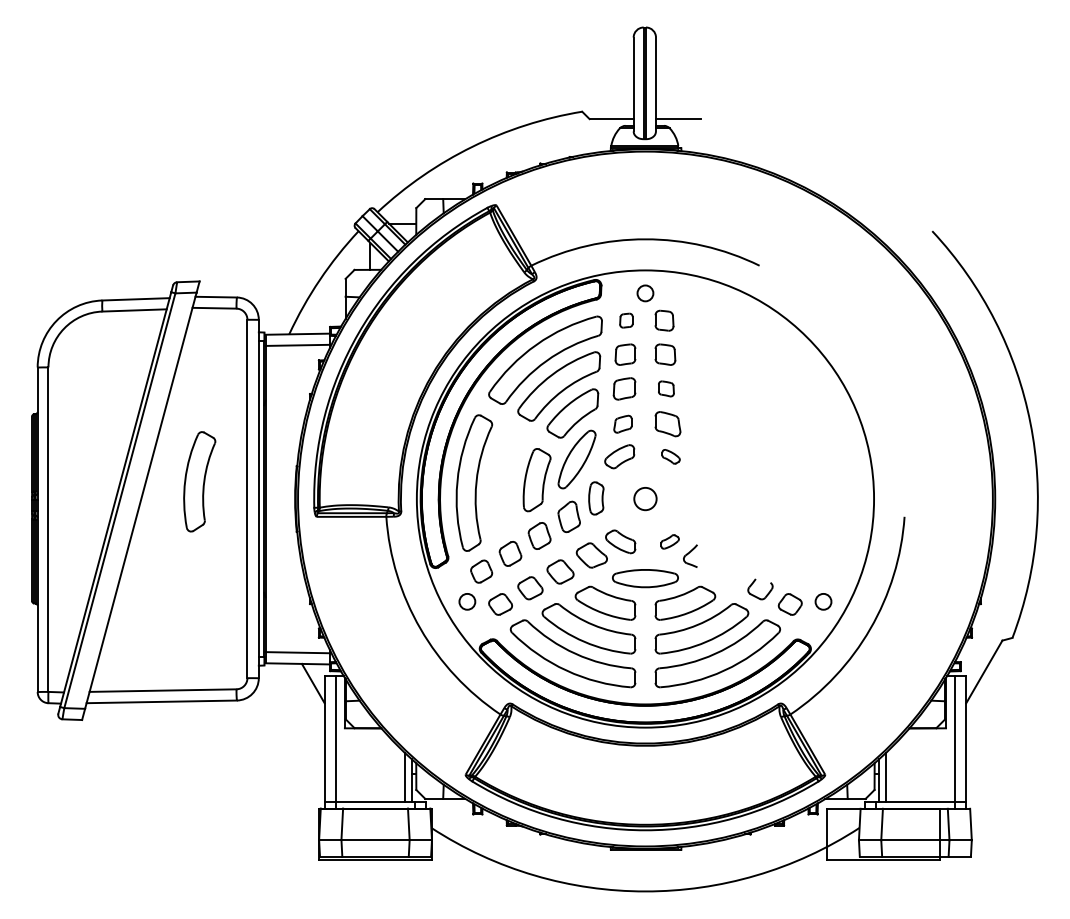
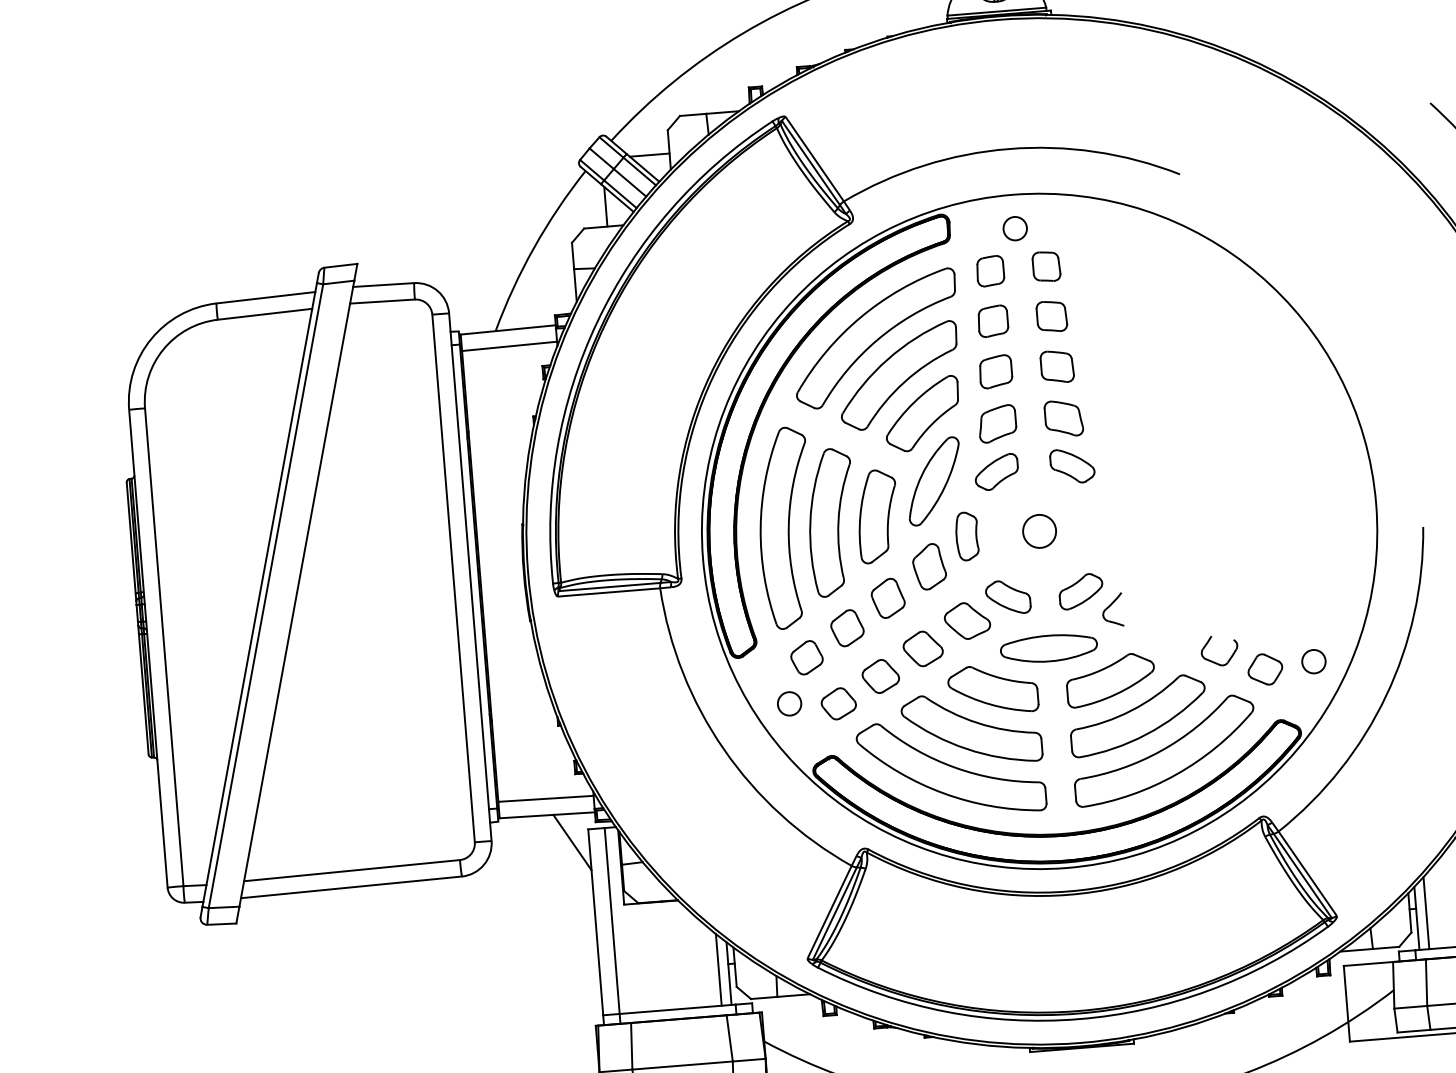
part: (626, 320) -> (990, 270), size x1.43
part: (666, 388) -> (1057, 366), size x1.43
part: (622, 424) -> (996, 424), size x1.43
part: (670, 456) -> (1071, 465), size x1.67
part: (199, 481) -> (831, 522), moved
part: (669, 541) -> (1080, 591), size x1.67

